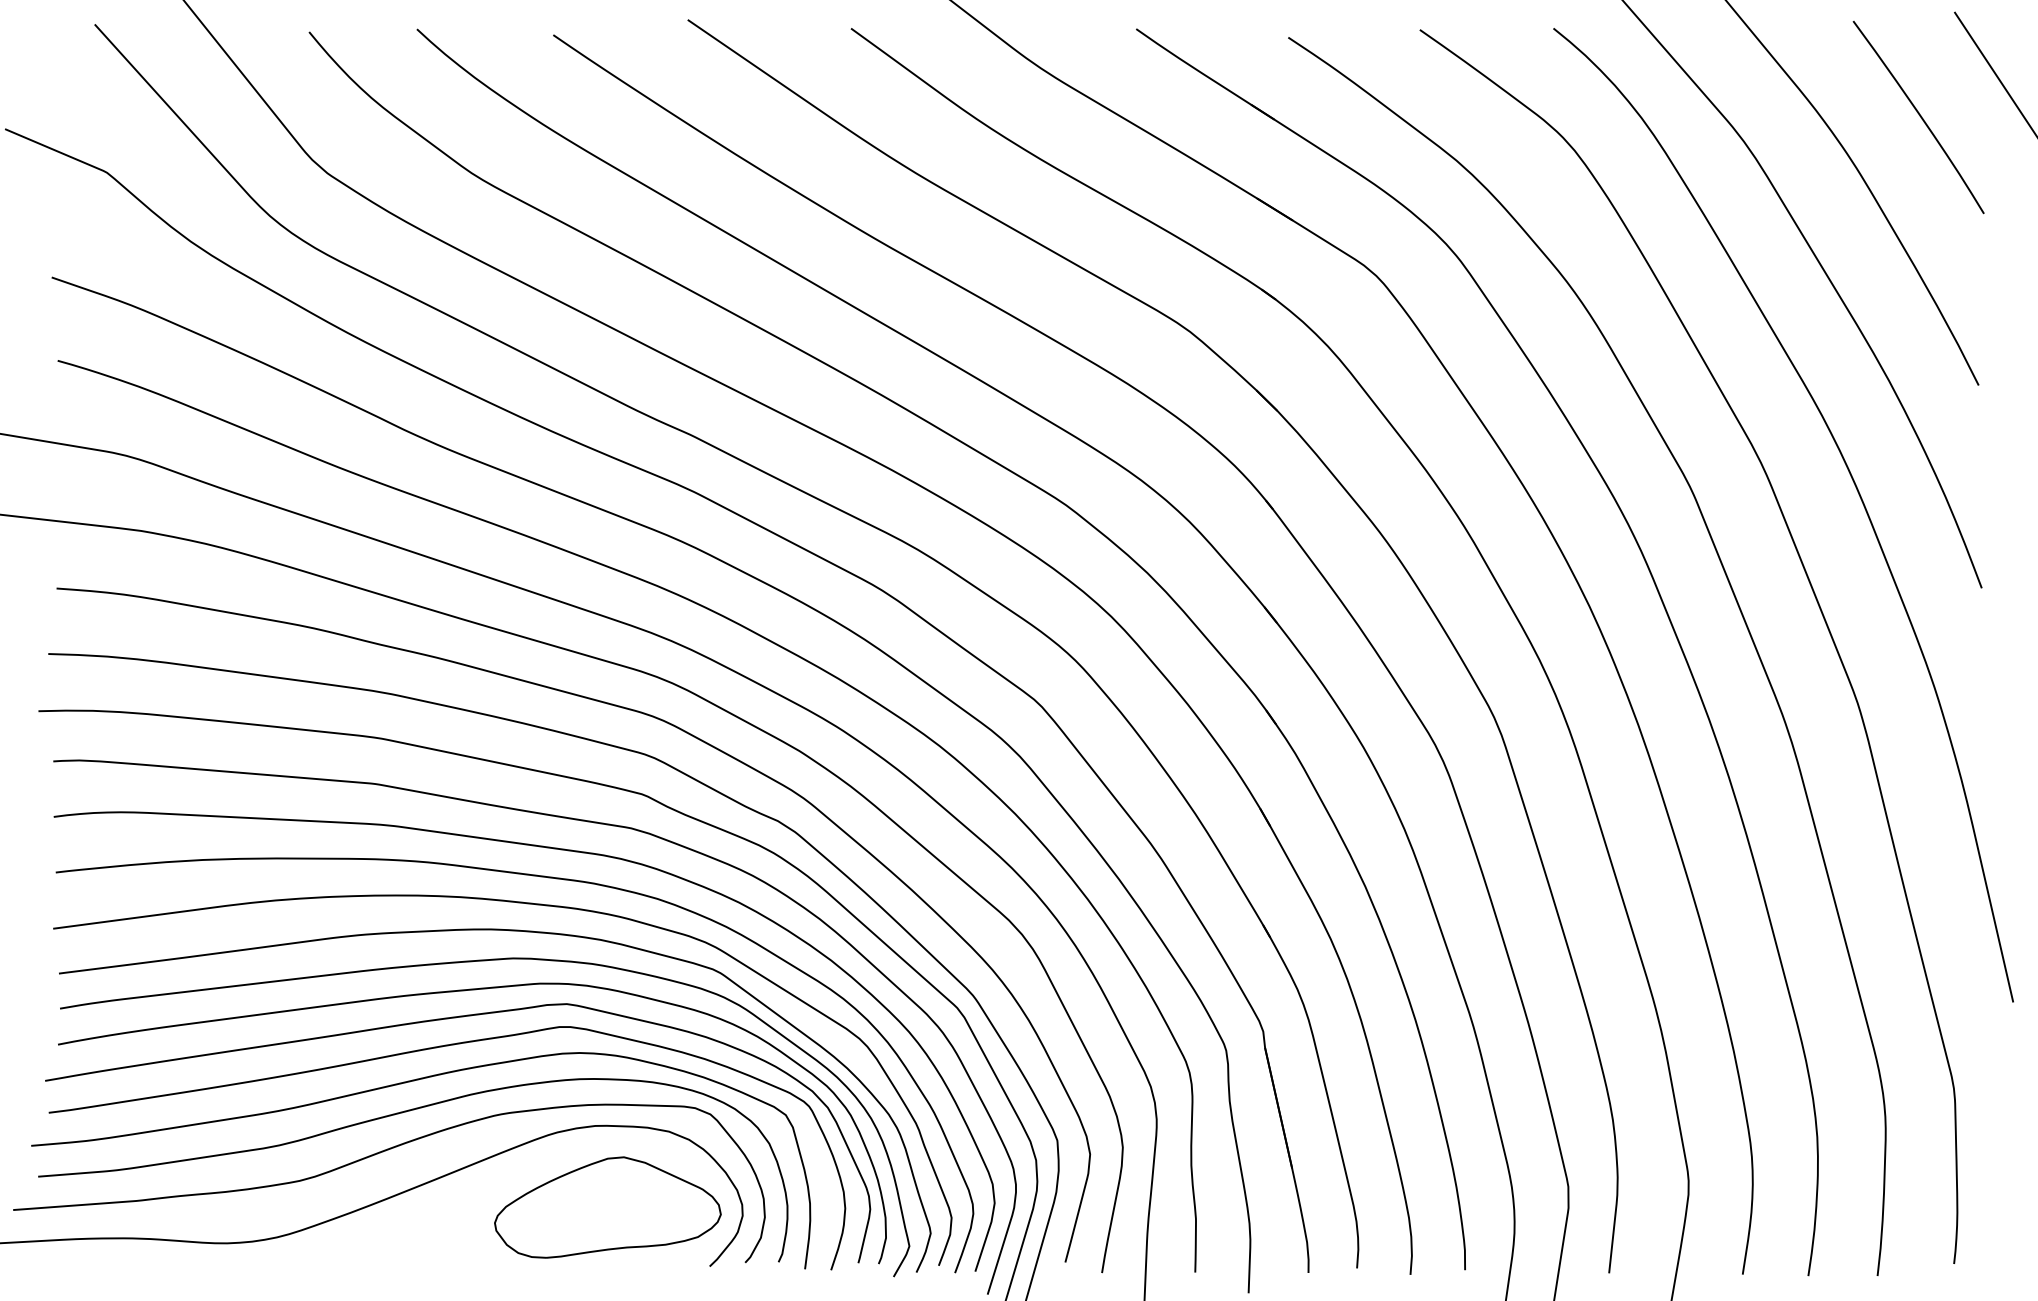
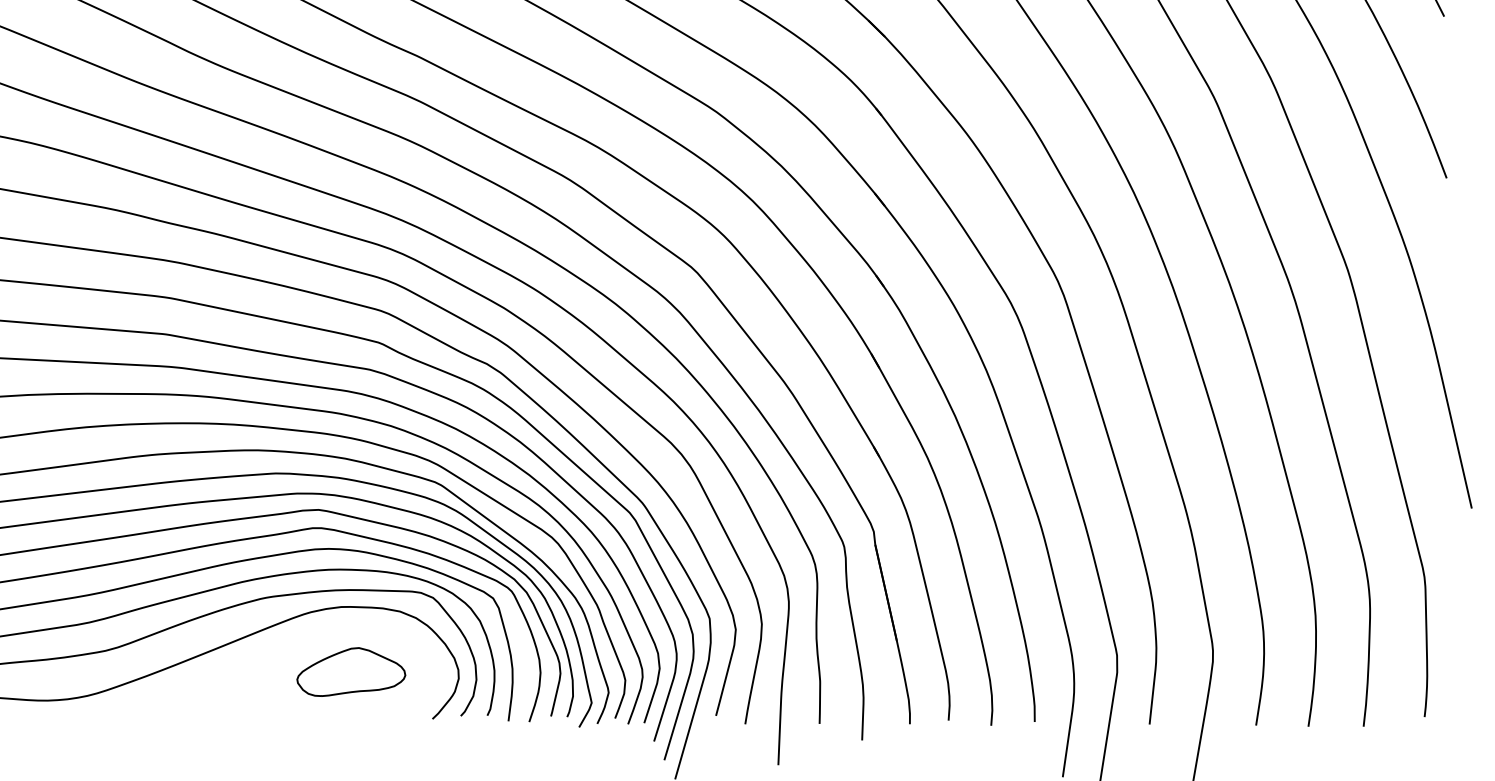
part: (607, 1207) -> (350, 672), size x0.6

